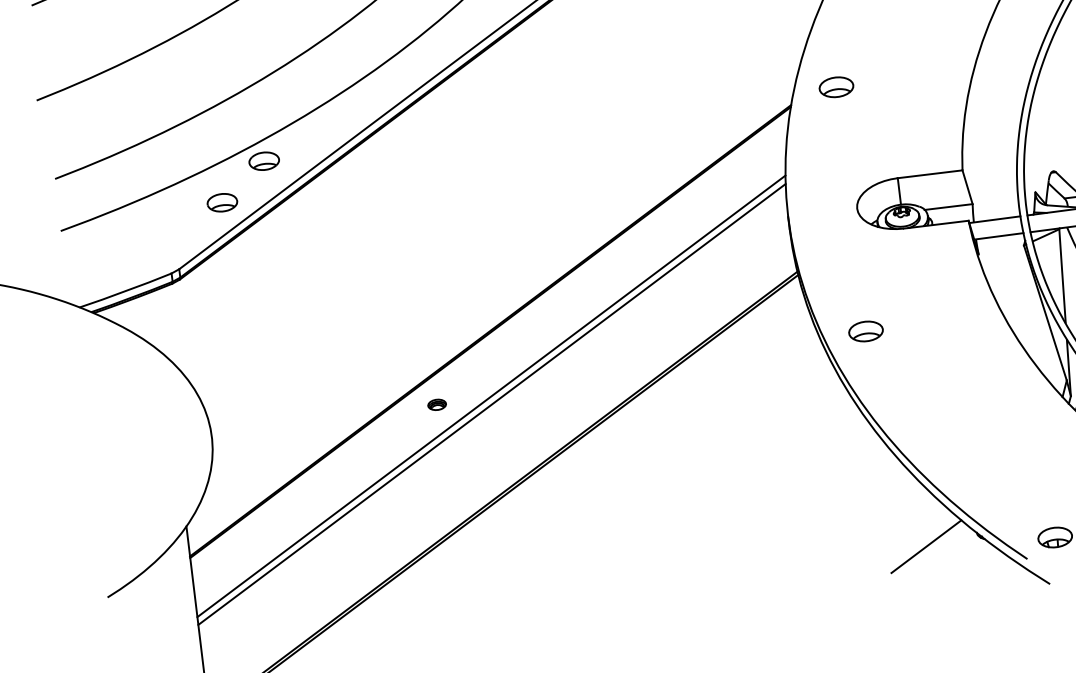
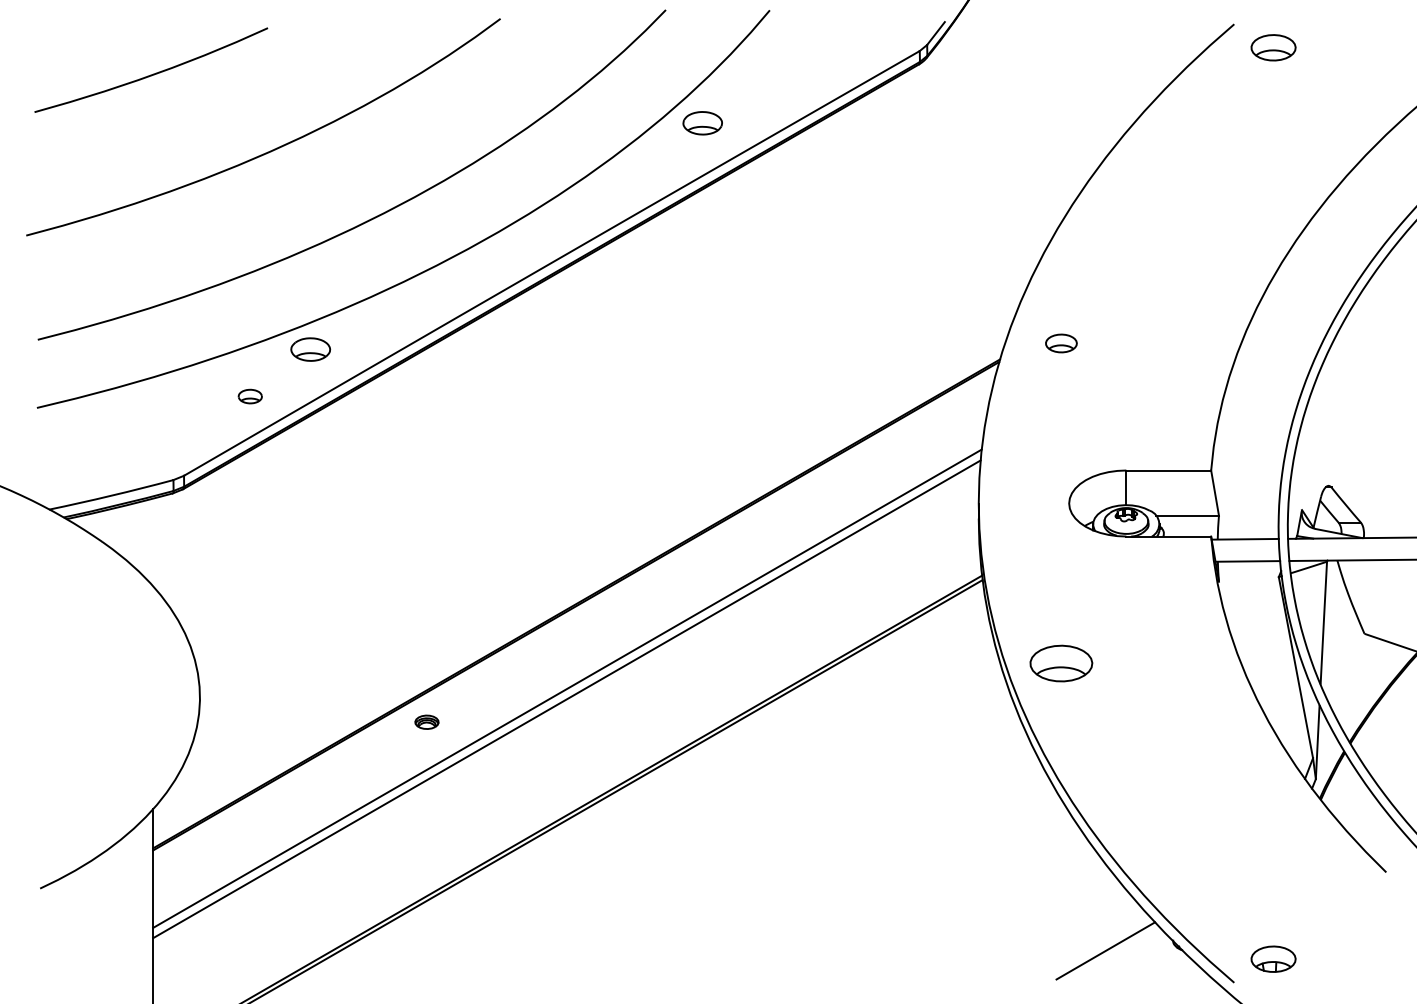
part: (836, 87) -> (1061, 343), size x0.7
part: (222, 202) -> (250, 396), size x0.6
part: (866, 331) -> (1061, 663), size x1.4
part: (436, 404) -> (426, 721), moved

